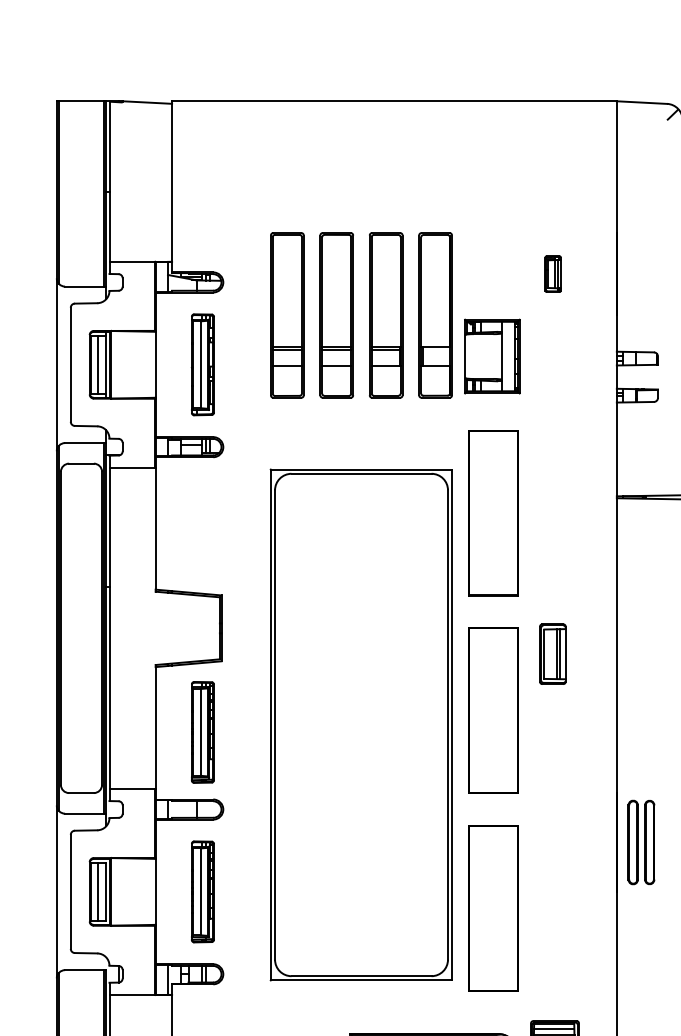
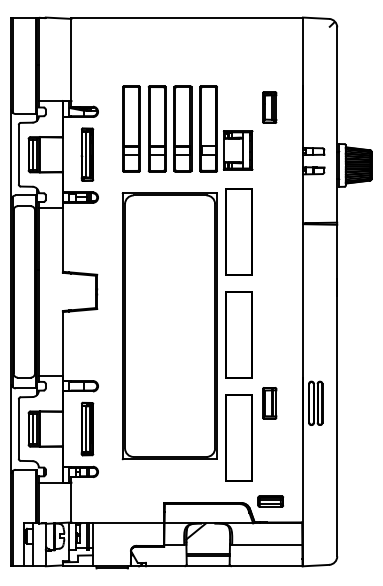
part: (552, 274) -> (269, 107), size x1.67
part: (552, 654) -> (269, 403), moved
part: (360, 725) -> (169, 326), moved
part: (202, 731) -> (87, 345), removed

